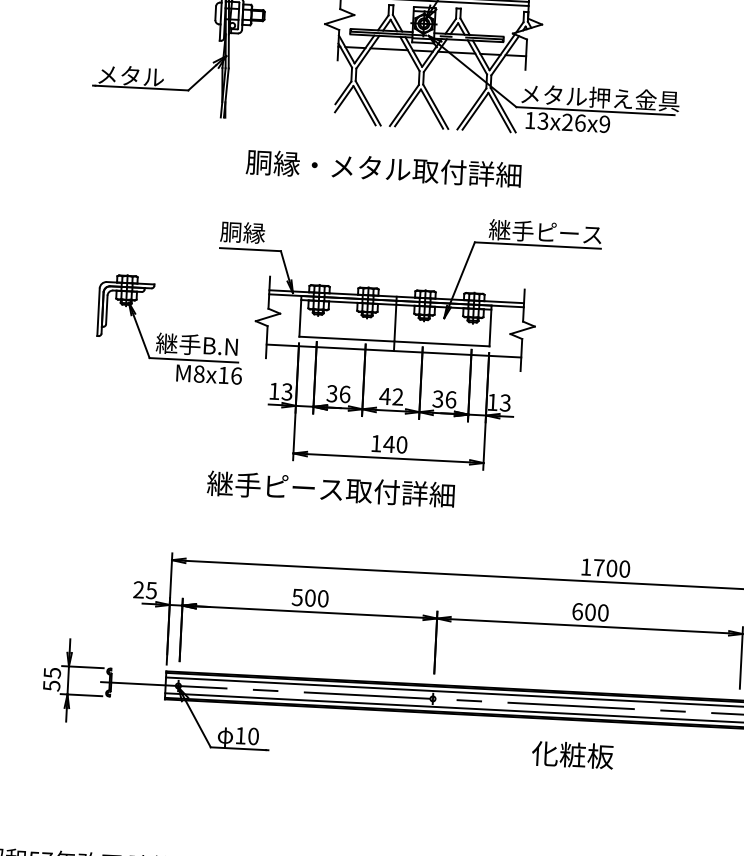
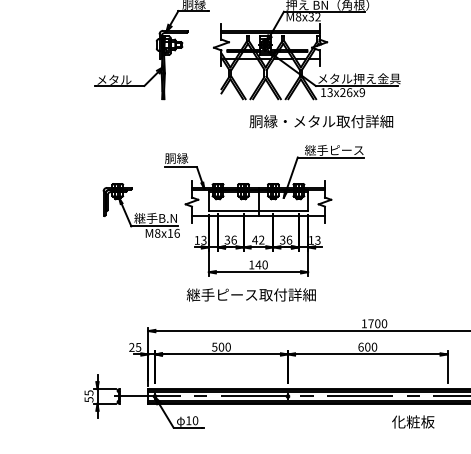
text: (384, 168) -> (321, 121), moved
text: (329, 488) -> (250, 294), moved
text: (573, 754) -> (413, 421), moved

